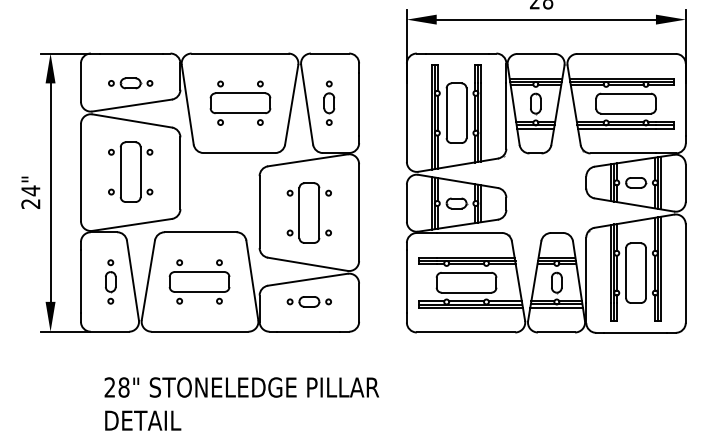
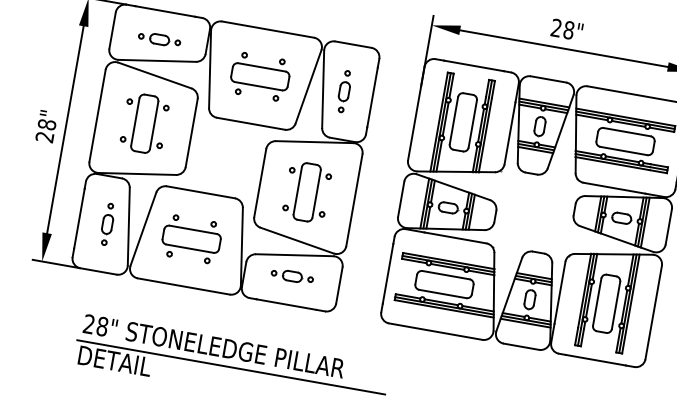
text: (30, 190) -> (46, 124), 24" -> 28"
line: (262, 405) -> (230, 366), added

